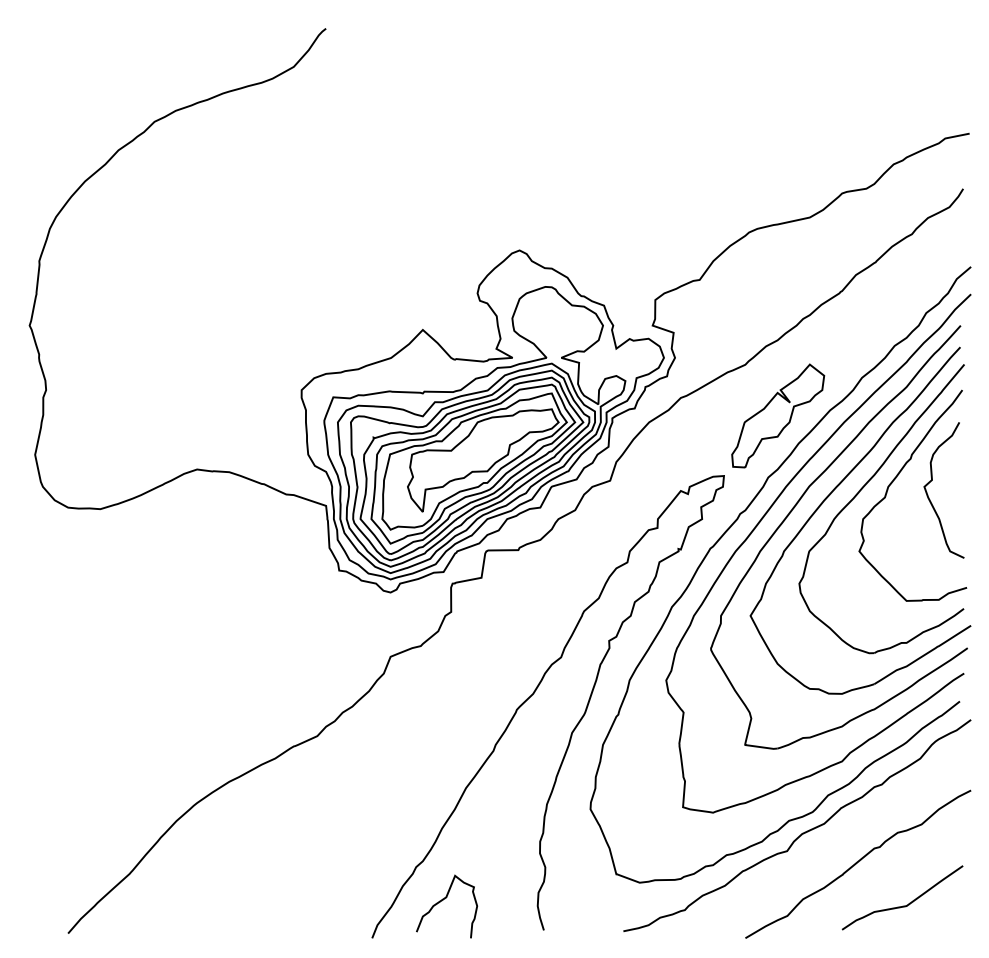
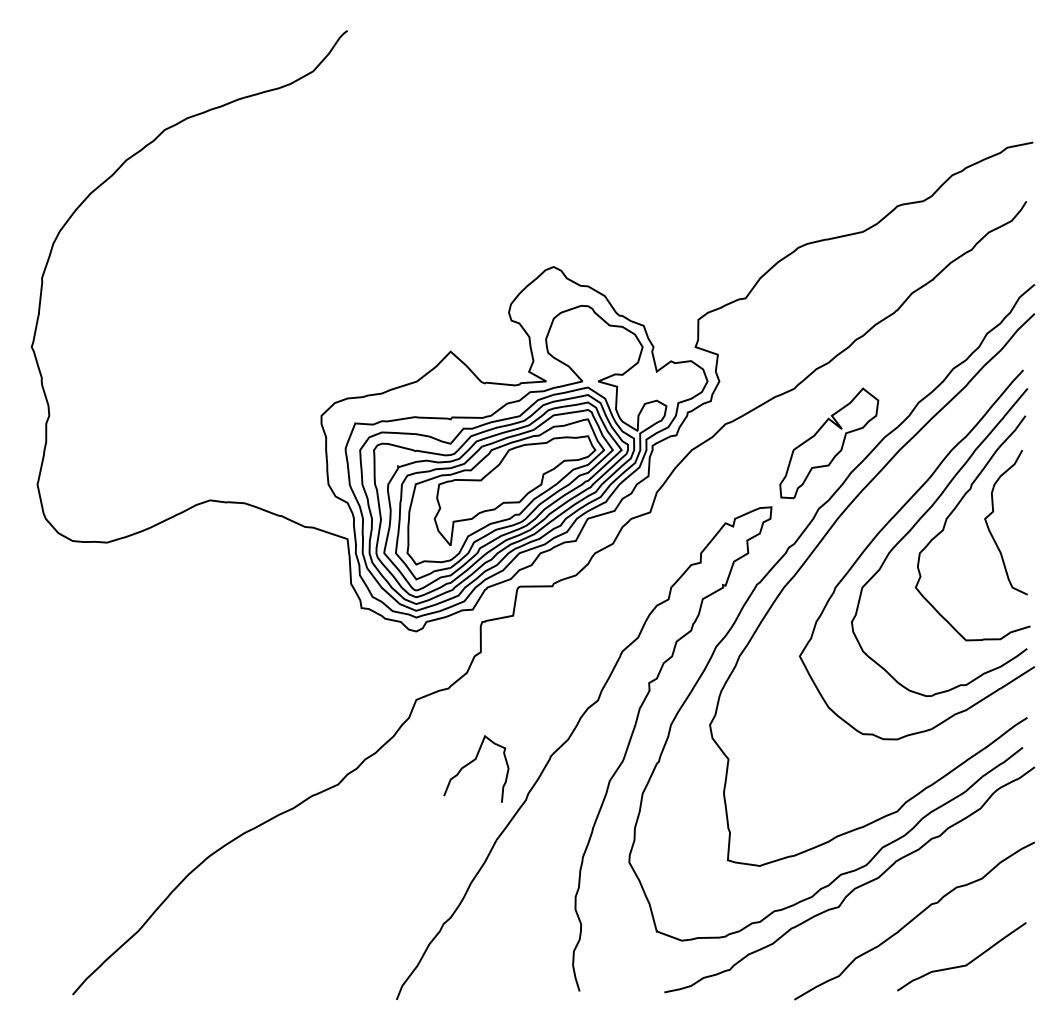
part: (795, 507) -> (847, 540), removed
curve: (442, 901) -> (471, 763), moved

